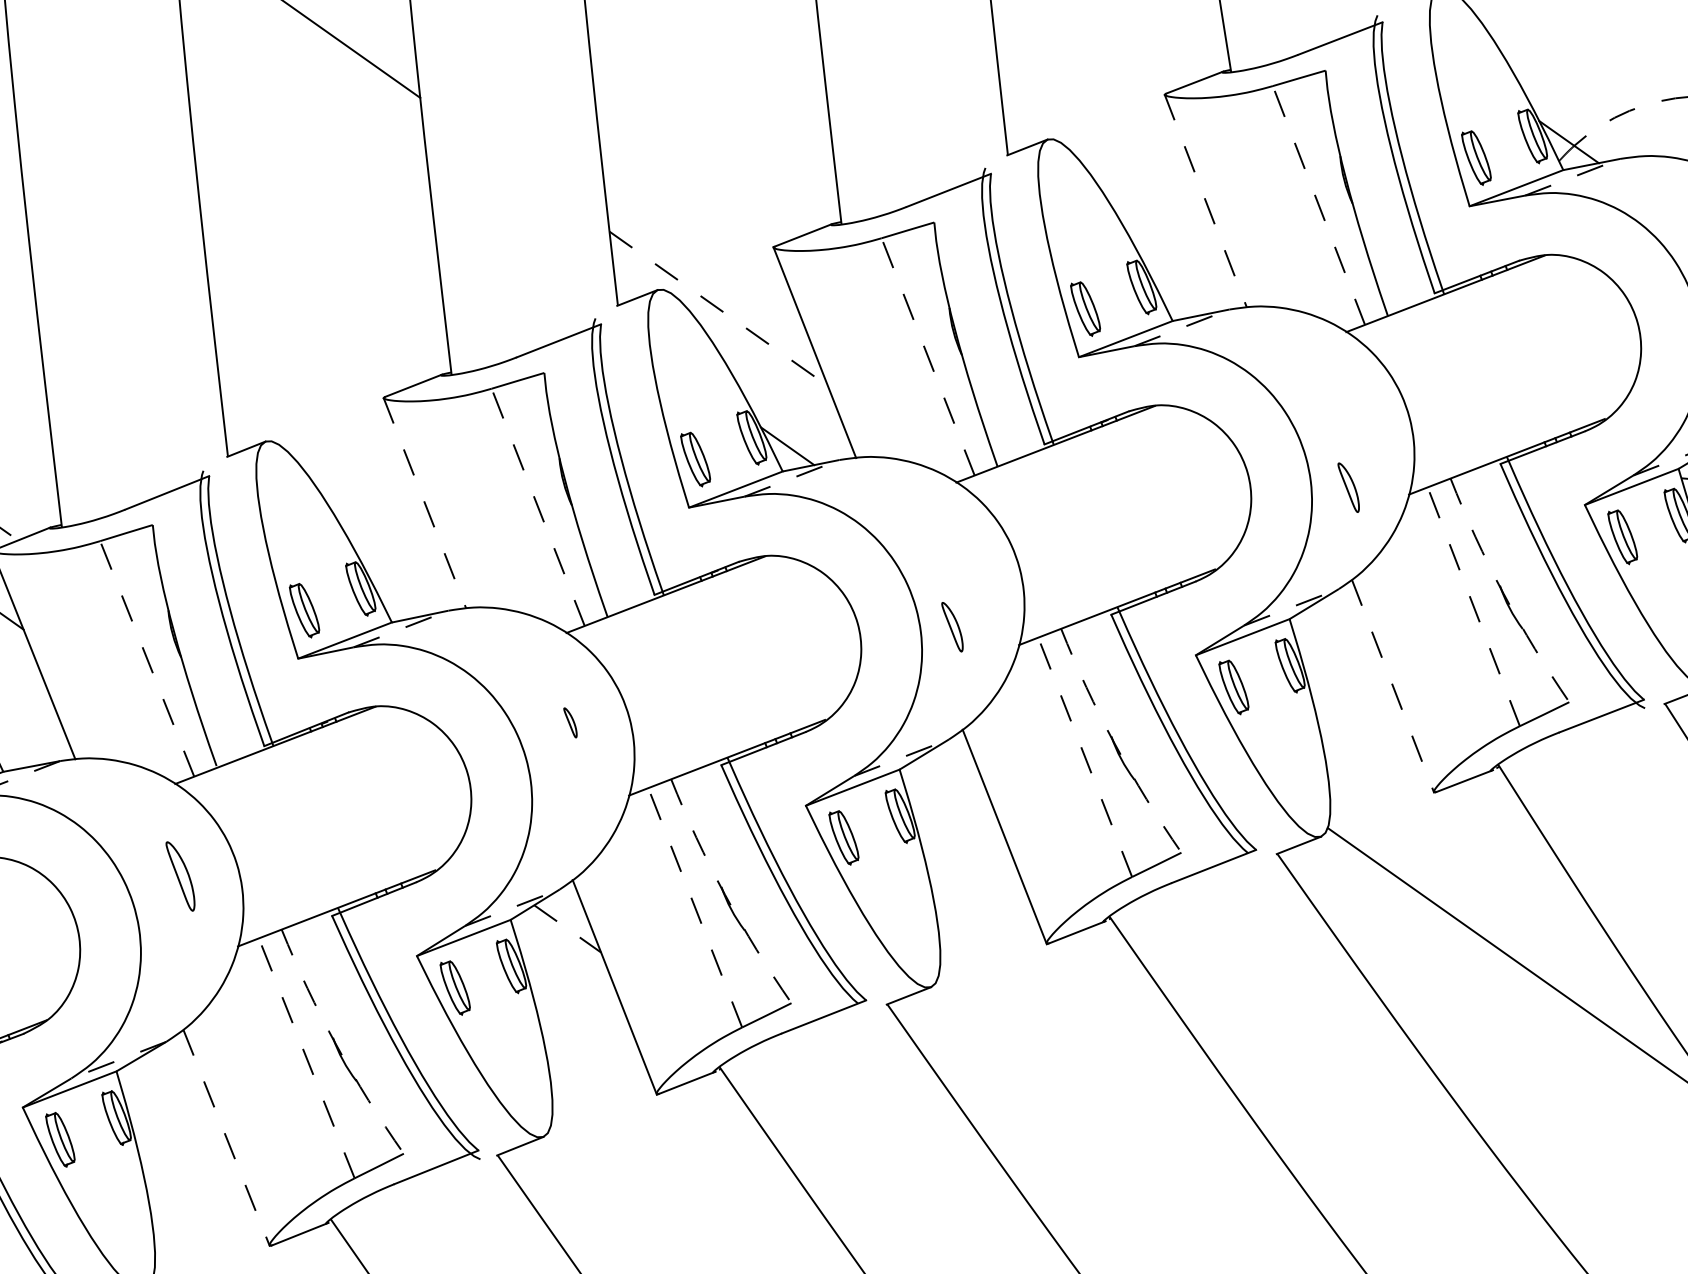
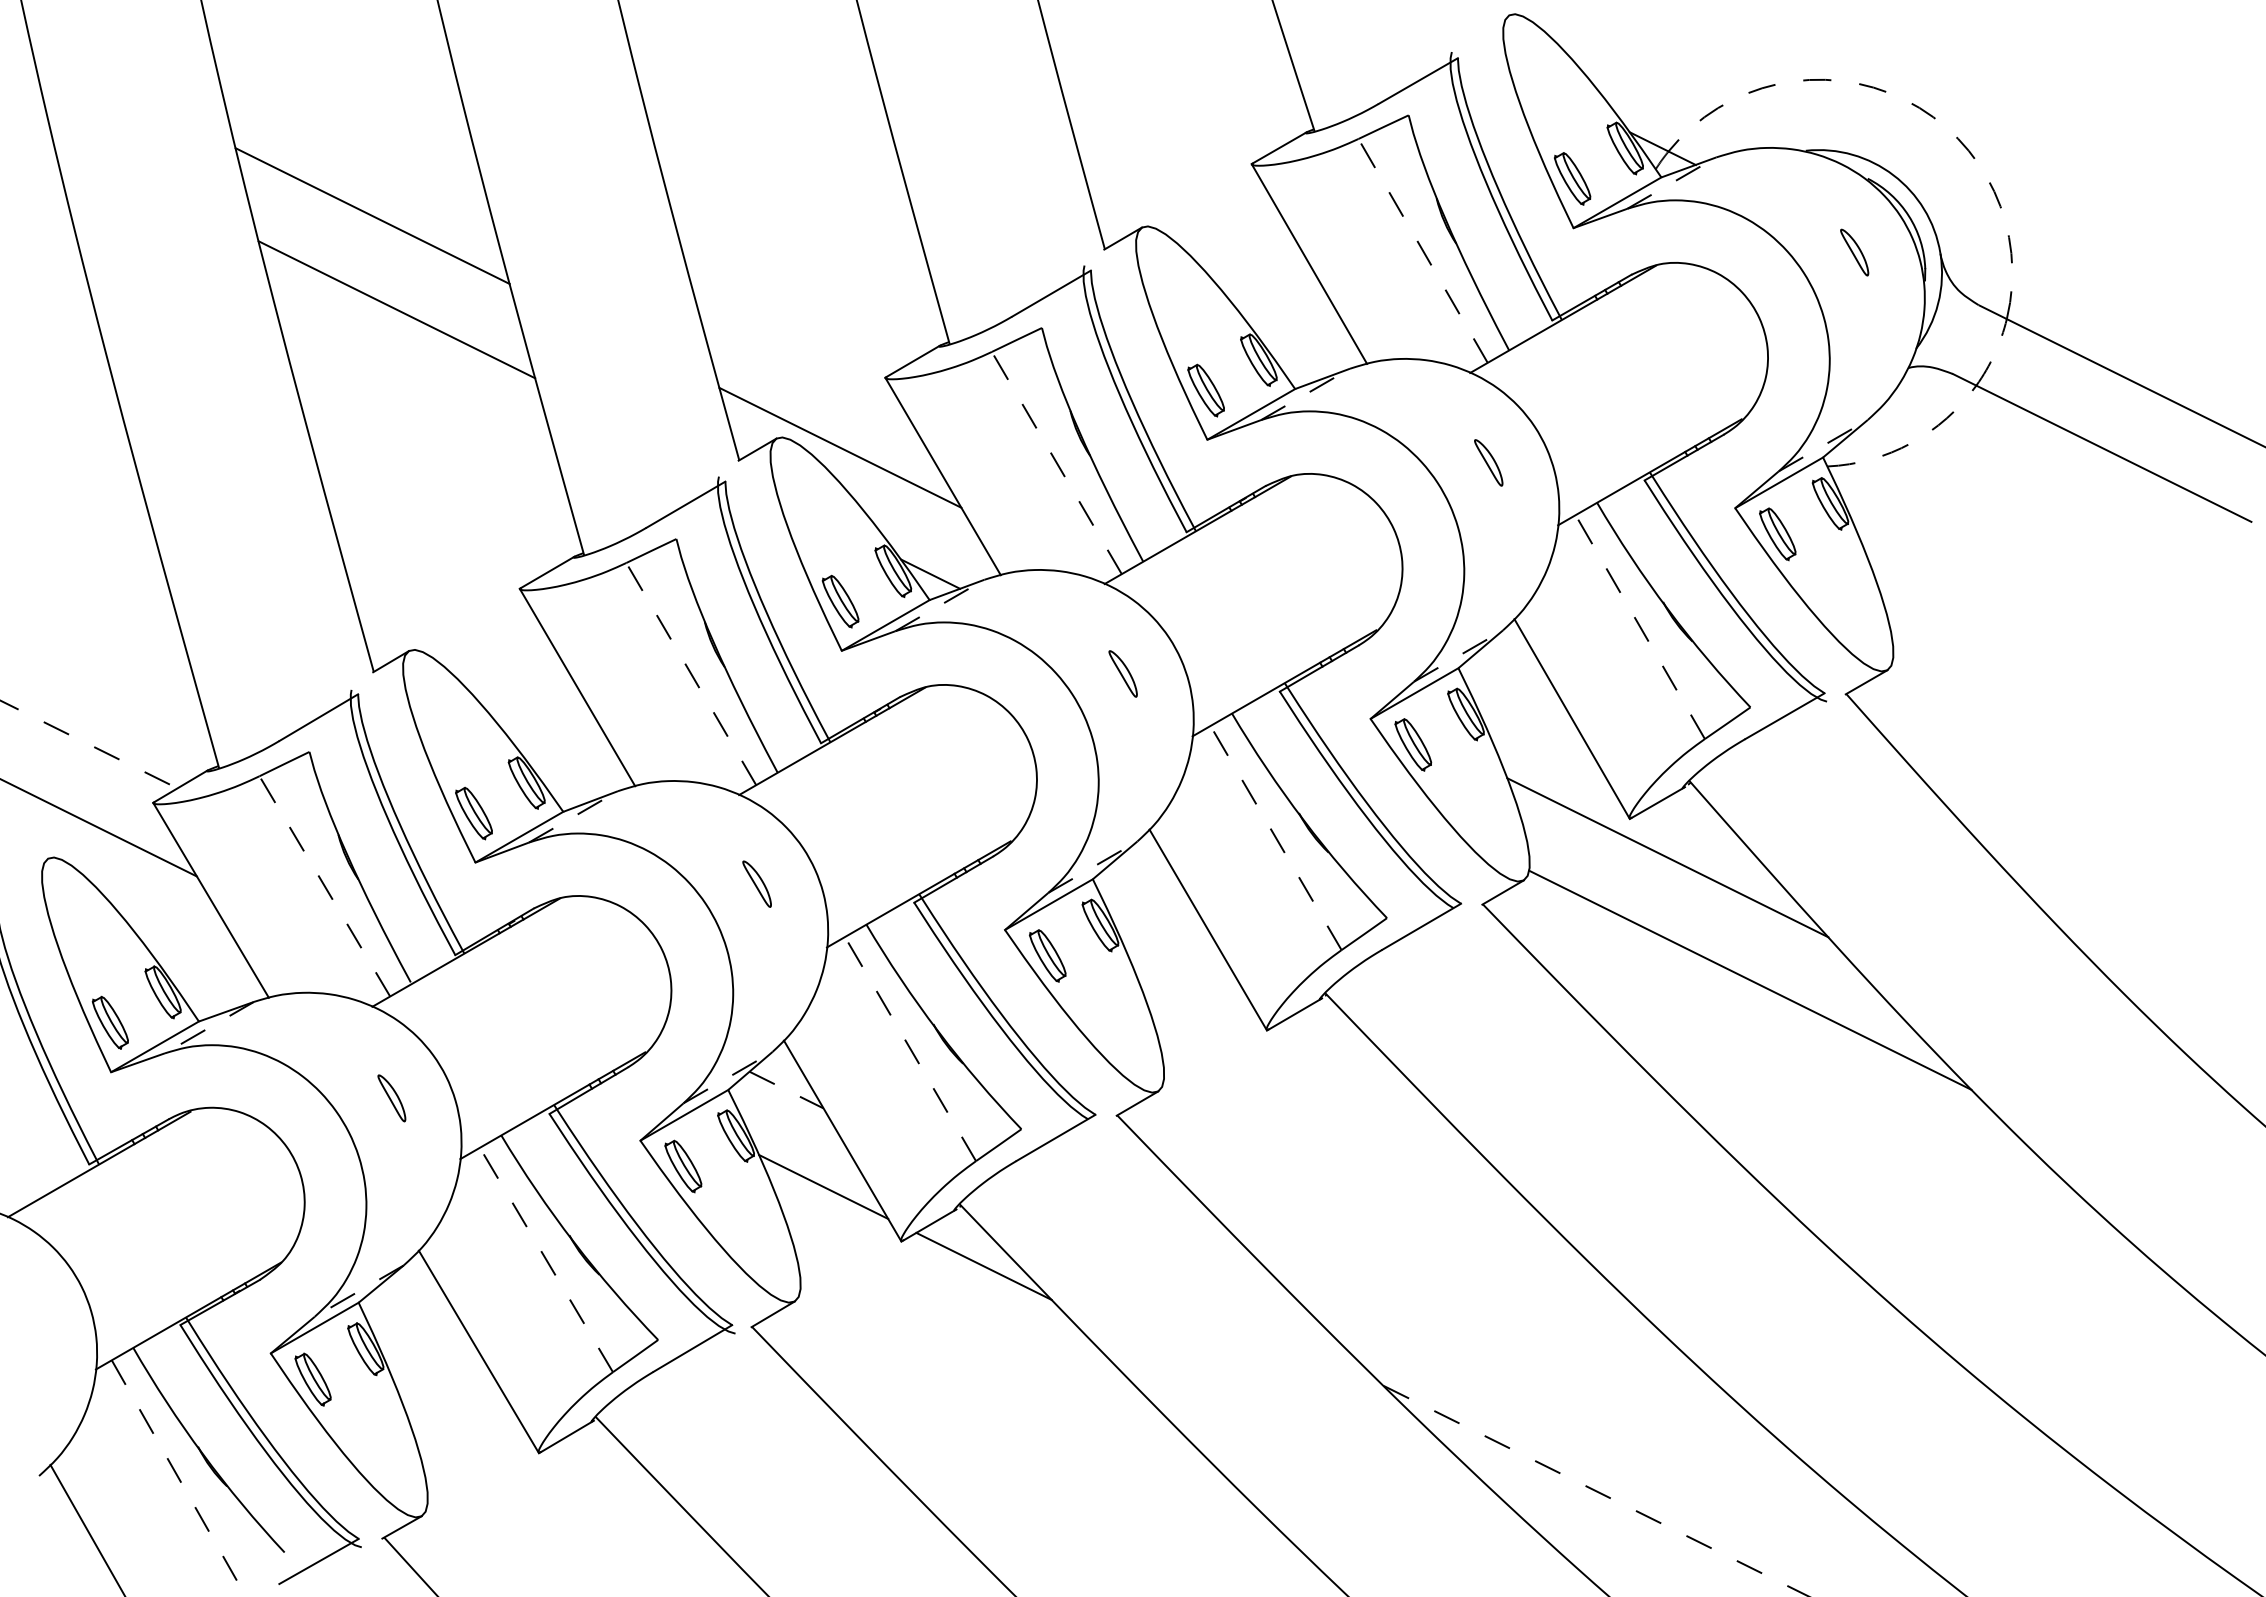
line: (305, 105) -> (396, 309), added
line: (1205, 201) -> (1309, 264), dashed -> solid
line: (718, 309) -> (840, 448), dashed -> solid
part: (1348, 487) -> (1488, 462), moved
line: (424, 503) -> (577, 687), dashed -> solid
arc: (1503, 593) -> (1667, 609), dashed -> solid
part: (951, 626) -> (1122, 673), moved
line: (1393, 686) -> (1572, 719), dashed -> solid
part: (569, 722) -> (756, 883), size x1.67
arc: (1114, 744) -> (1303, 820), dashed -> solid
line: (1465, 836) -> (1667, 857), added
part: (179, 876) -> (391, 1098), size x0.71
arc: (725, 894) -> (938, 1031), dashed -> solid
line: (589, 1028) -> (823, 1186), added
arc: (335, 1045) -> (573, 1242), dashed -> solid
line: (733, 1130) -> (983, 1265), added
line: (226, 1137) -> (478, 1351), dashed -> solid

